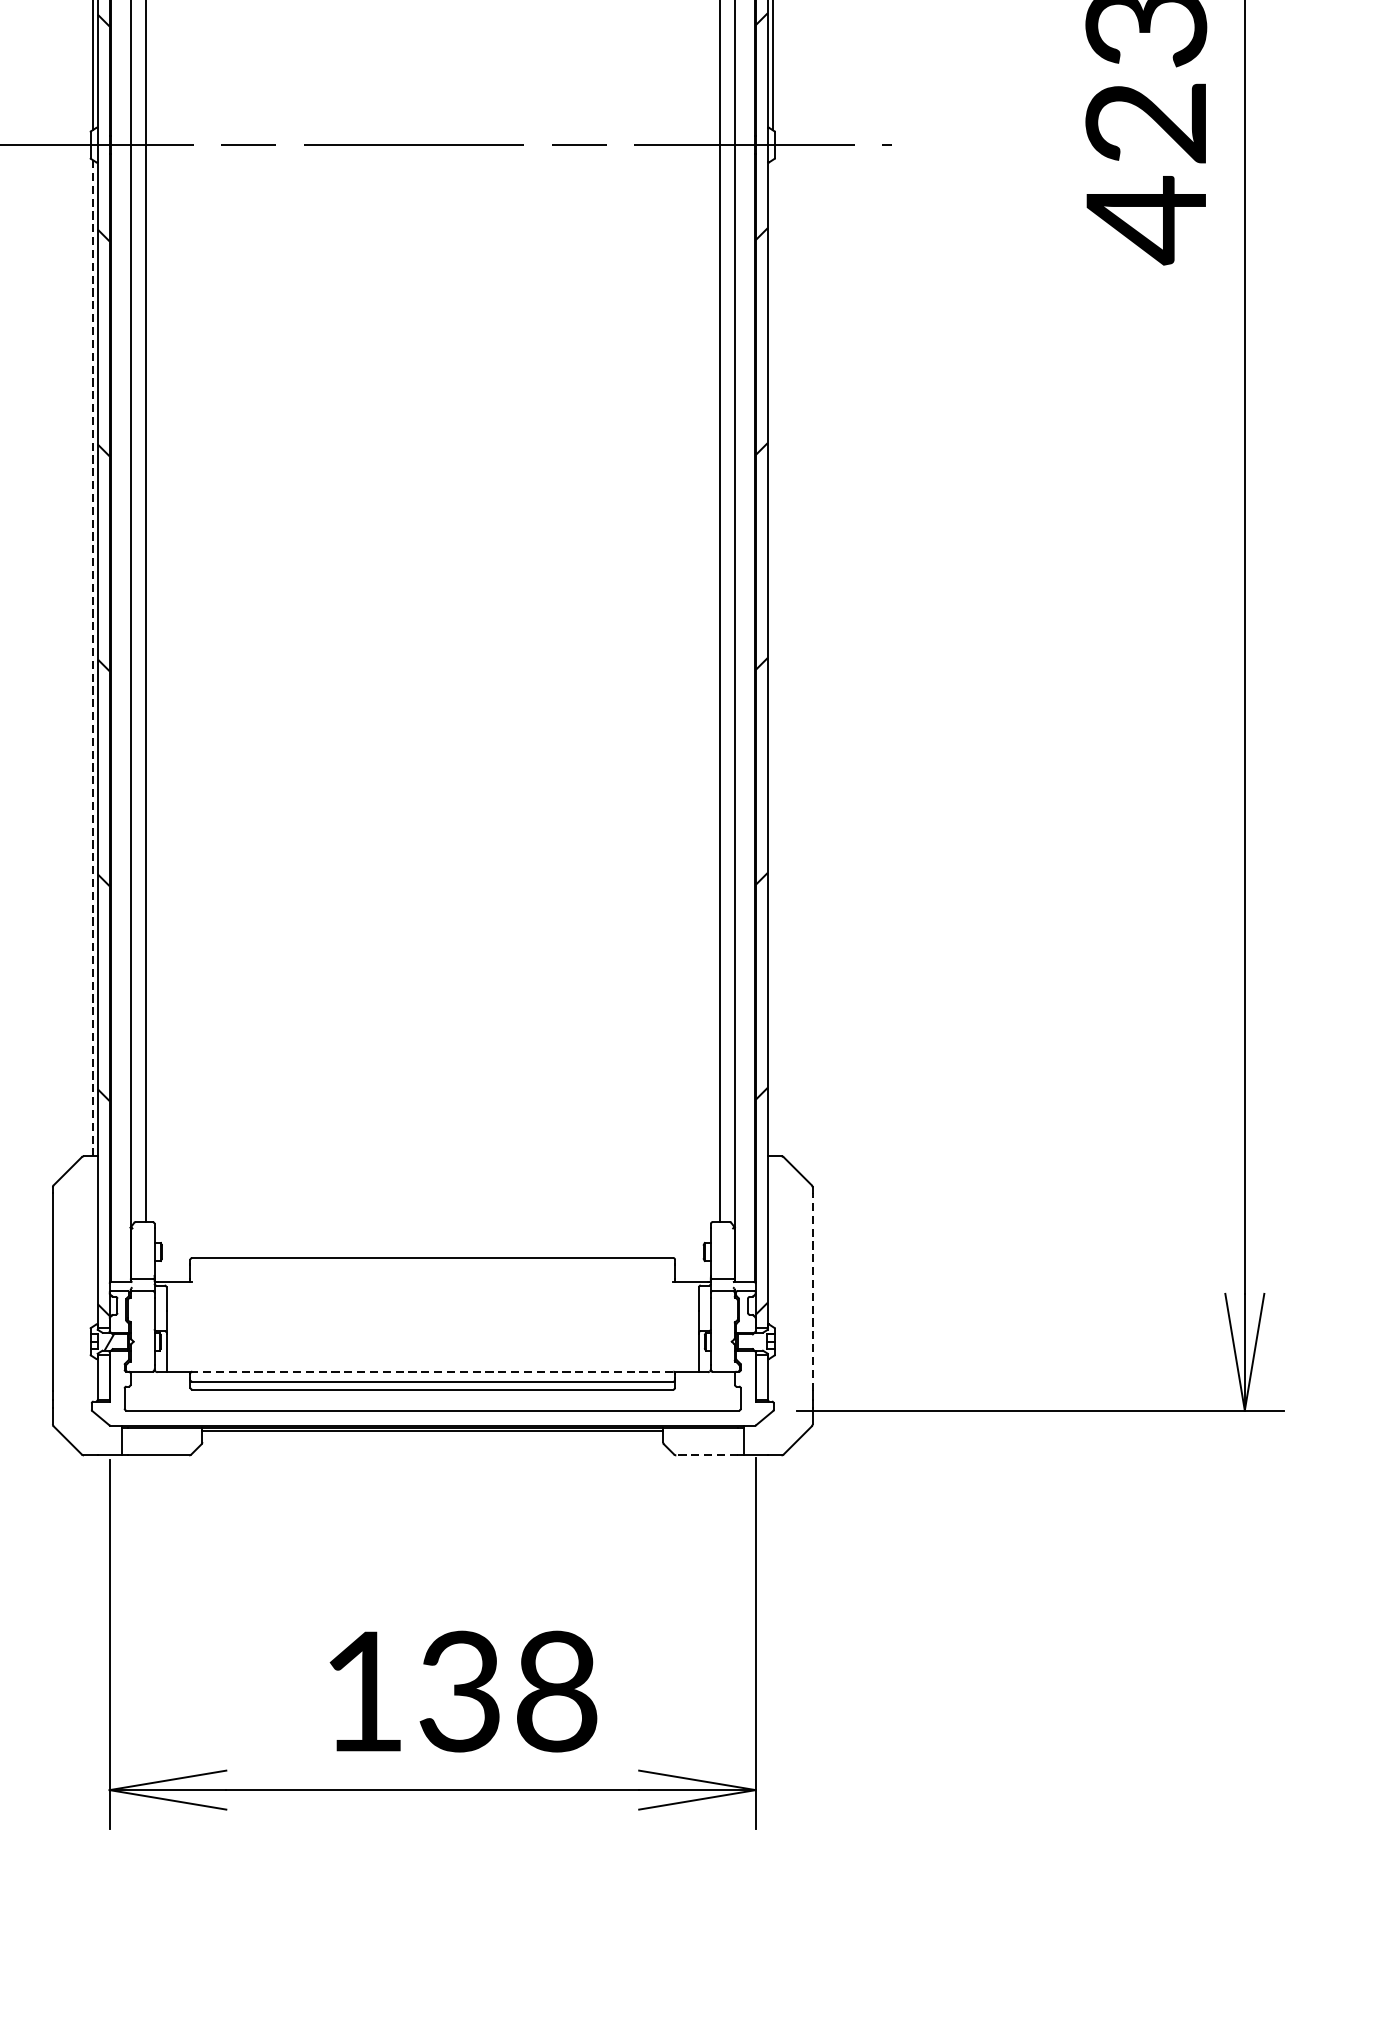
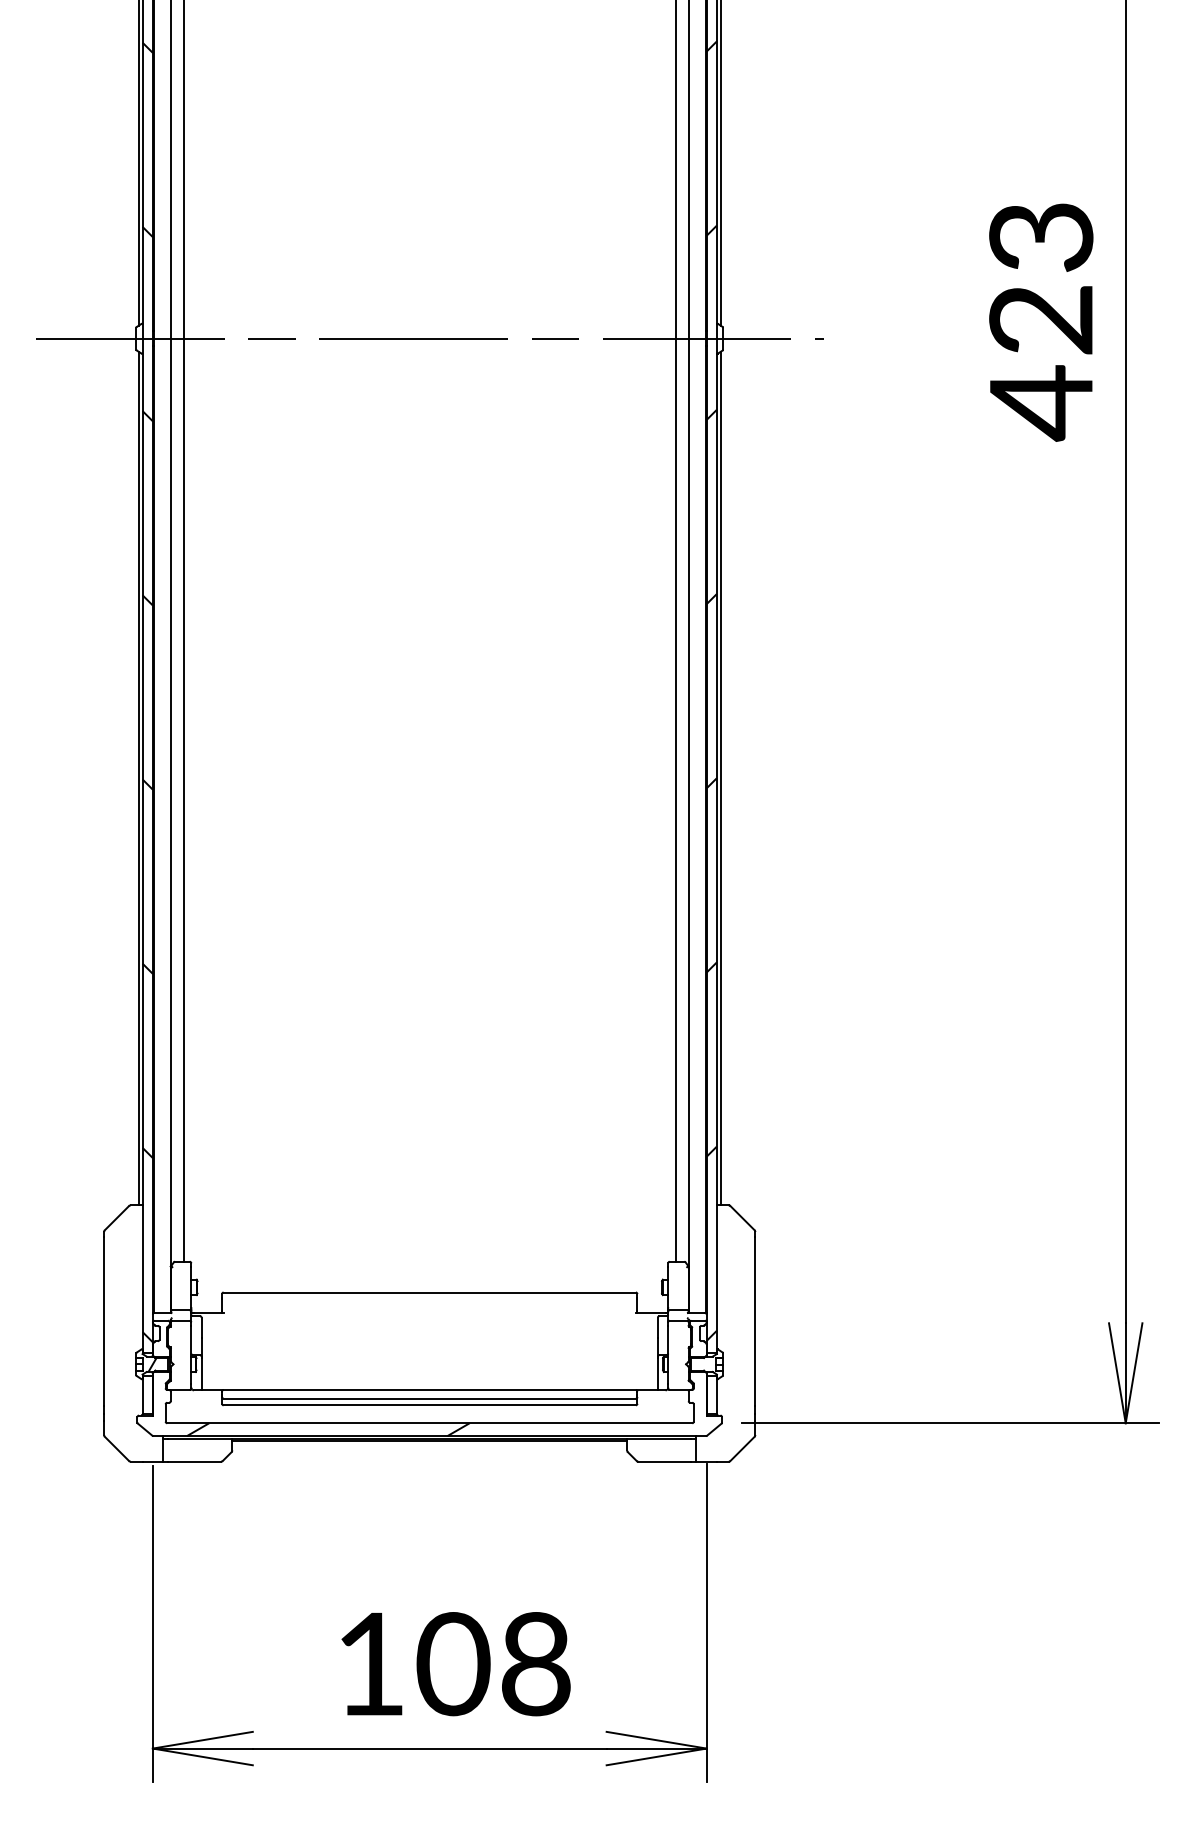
line: (92, 658) -> (138, 778), dashed -> solid
line: (773, 658) -> (721, 778), added
line: (812, 1291) -> (755, 1321), dashed -> solid
line: (432, 1371) -> (429, 1389), dashed -> solid
hatch: (313, 1417) -> (327, 1429), added
line: (706, 1455) -> (664, 1461), dashed -> solid
text: (460, 1692) -> (453, 1664), 138 -> 108

